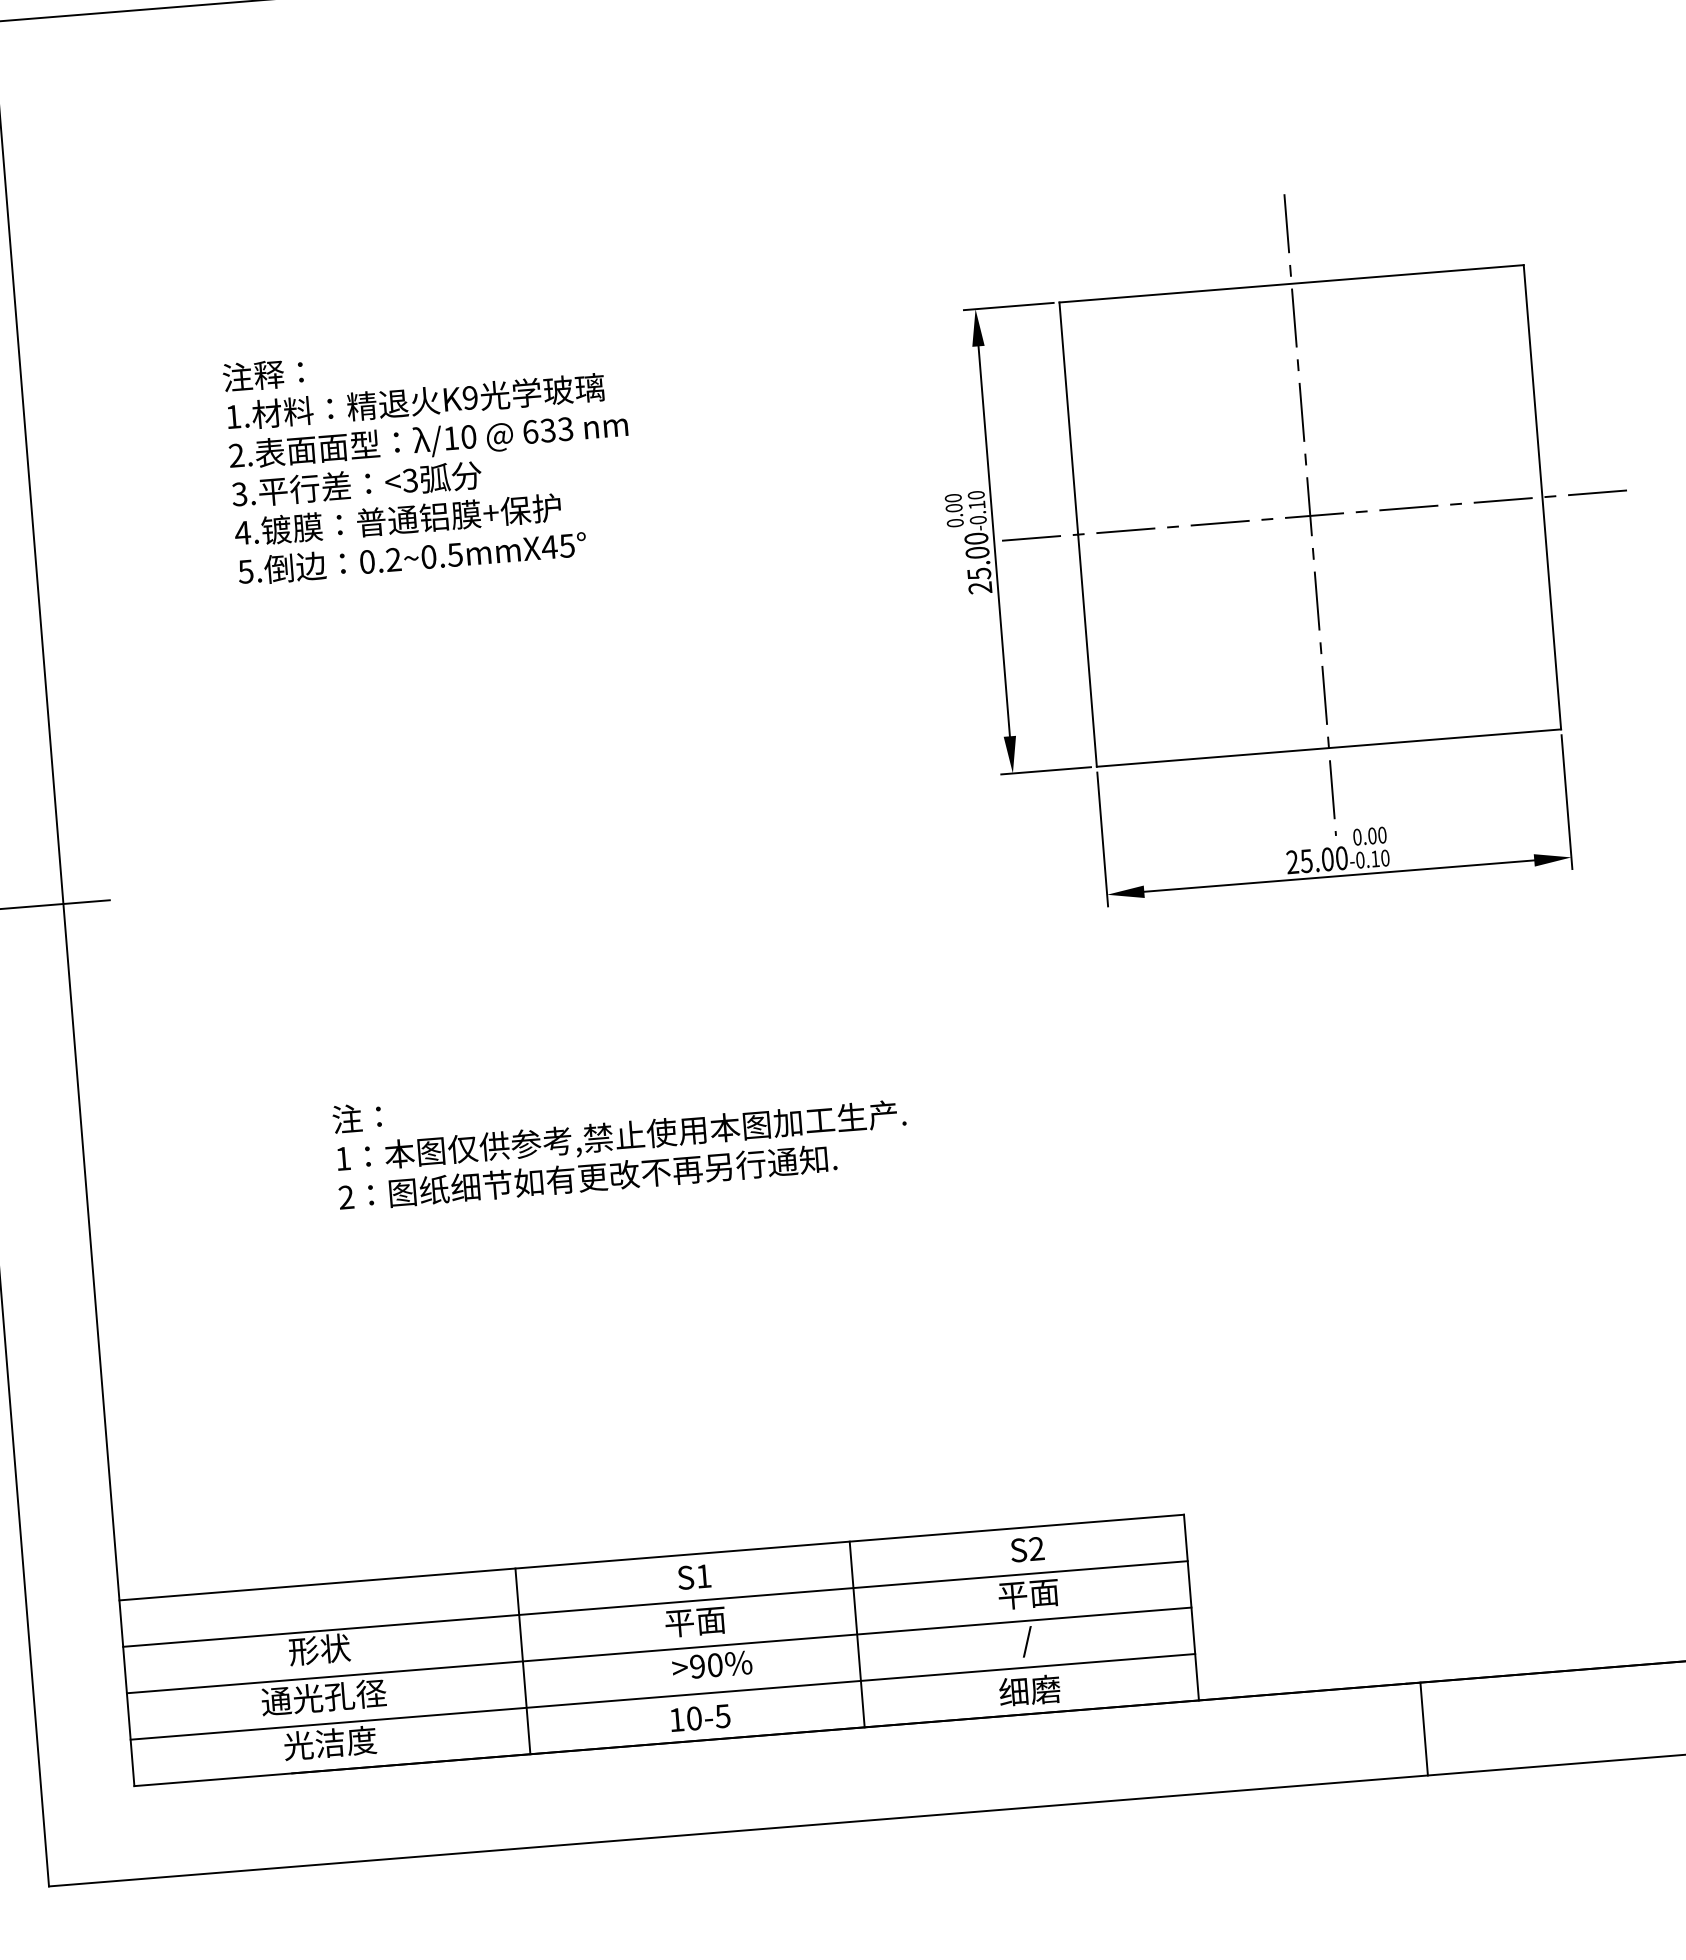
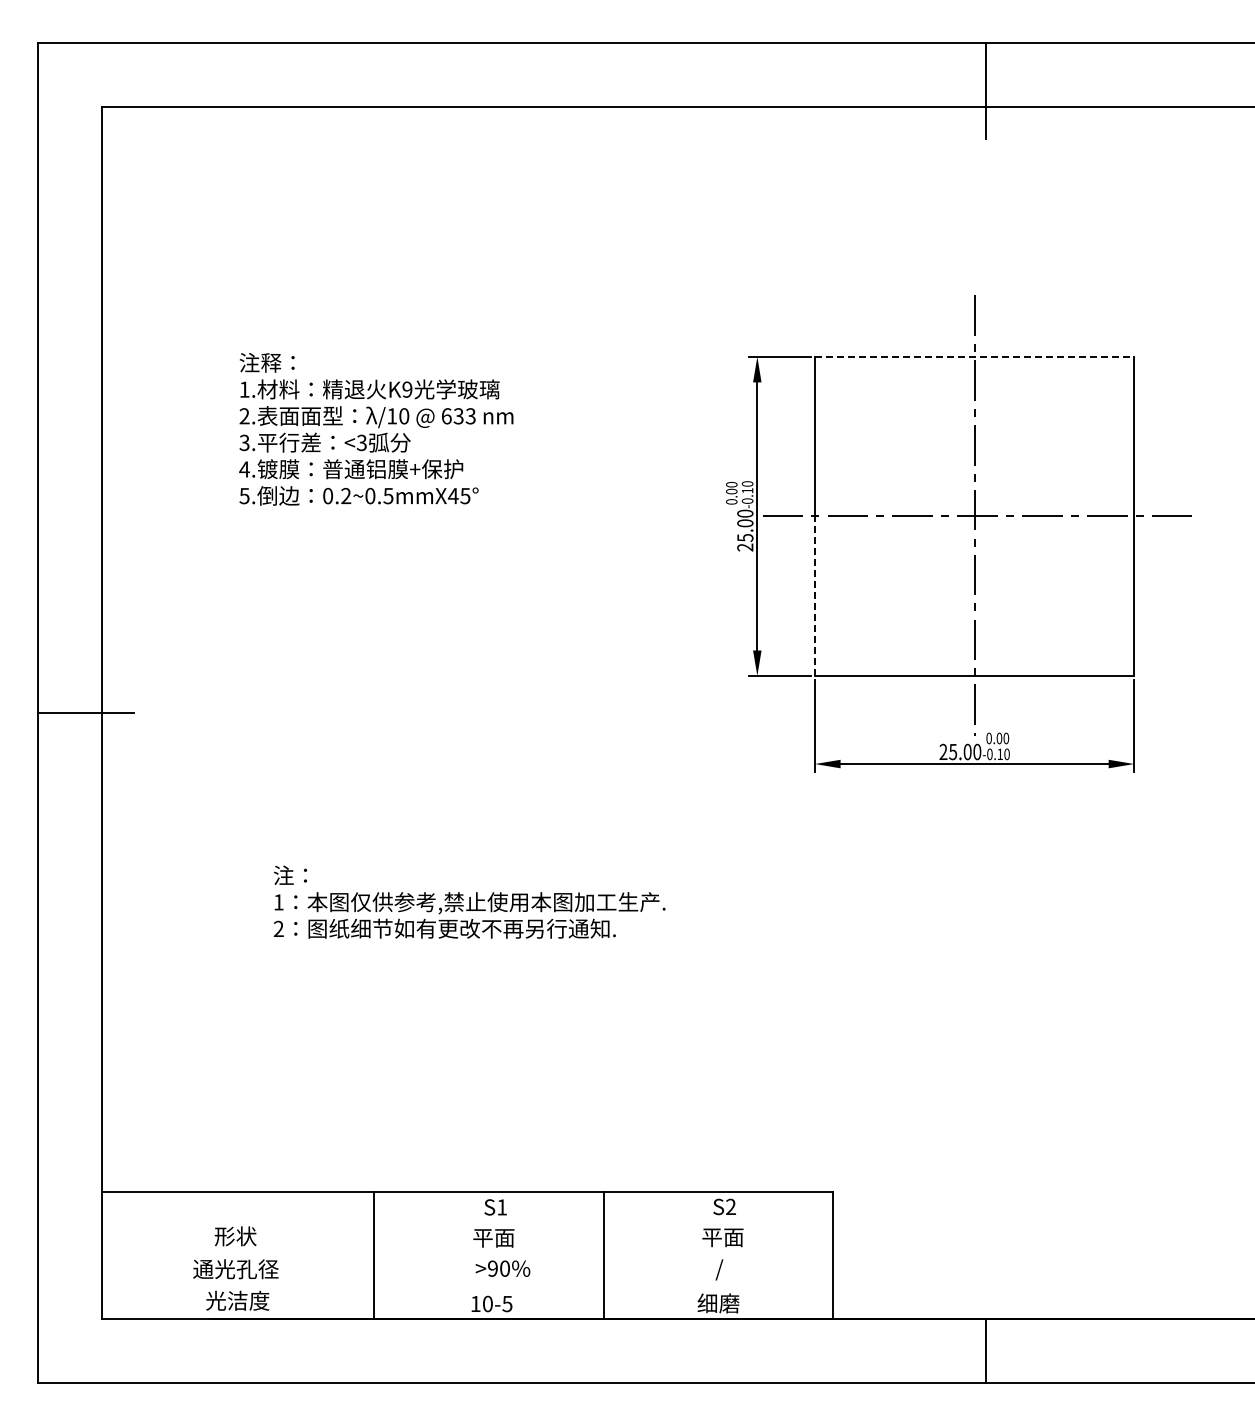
line: (1291, 283) -> (974, 356), solid -> dashed
line: (1088, 650) -> (815, 596), solid -> dashed
line: (655, 1603) -> (467, 1223), removed
line: (659, 1650) -> (467, 1255), removed
line: (662, 1696) -> (467, 1287), removed

